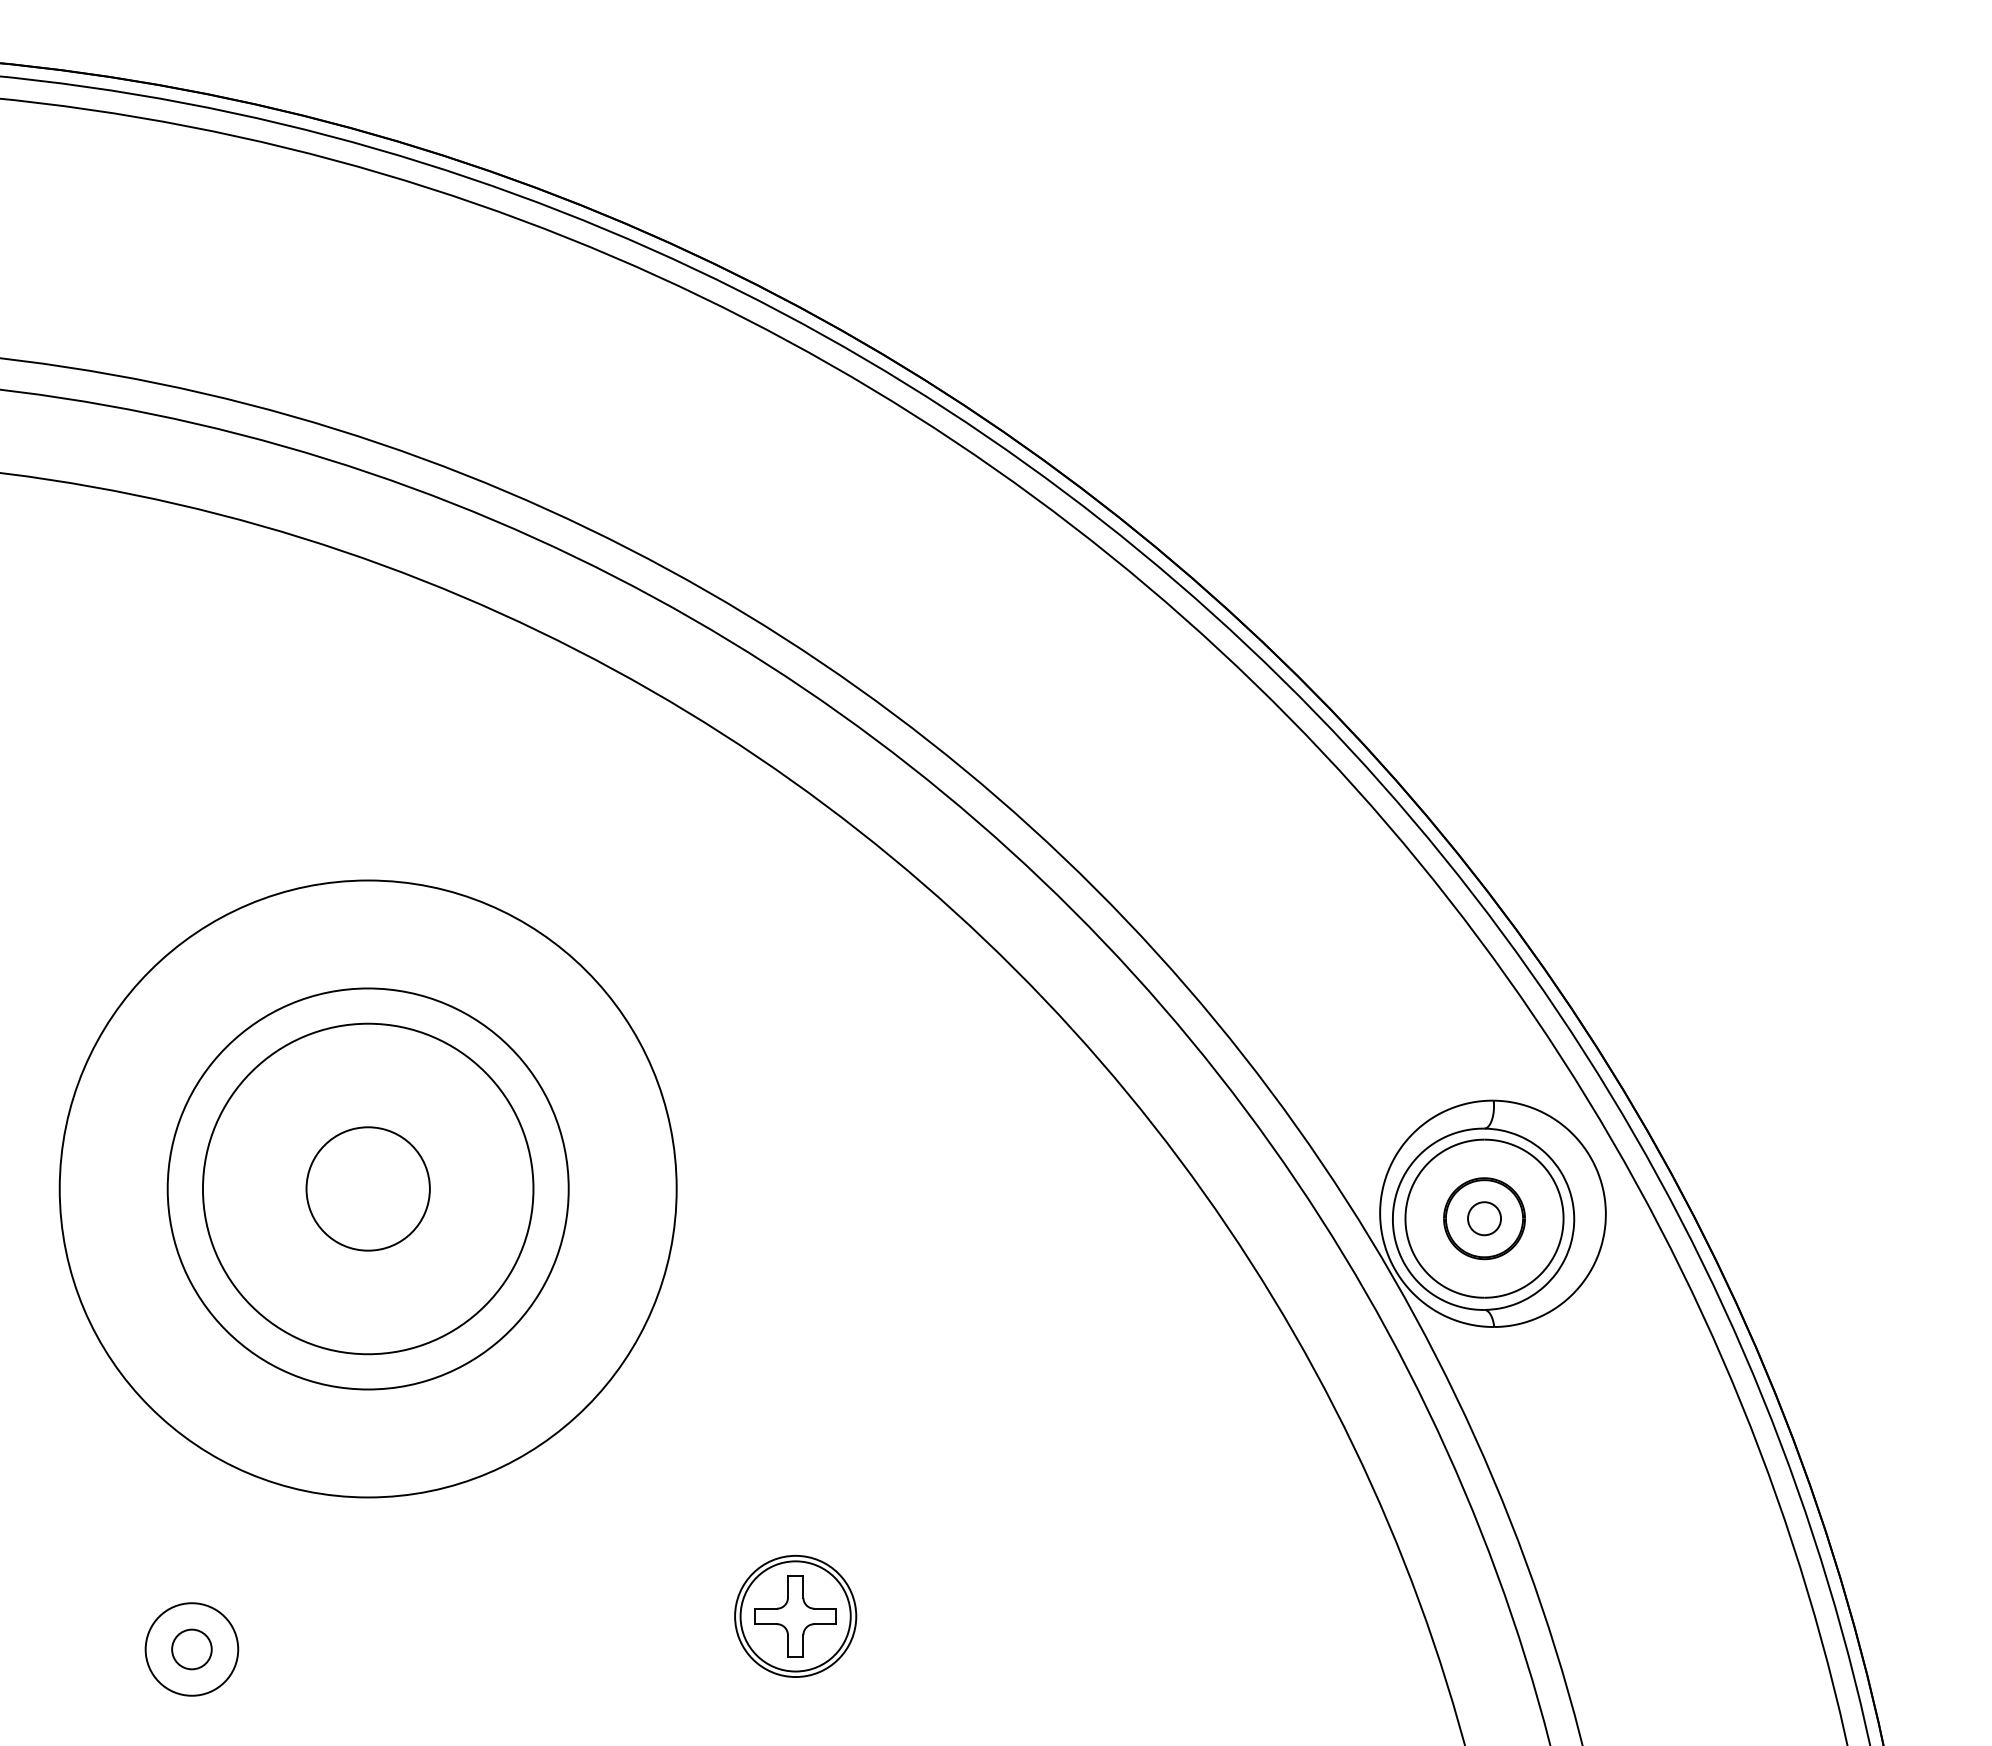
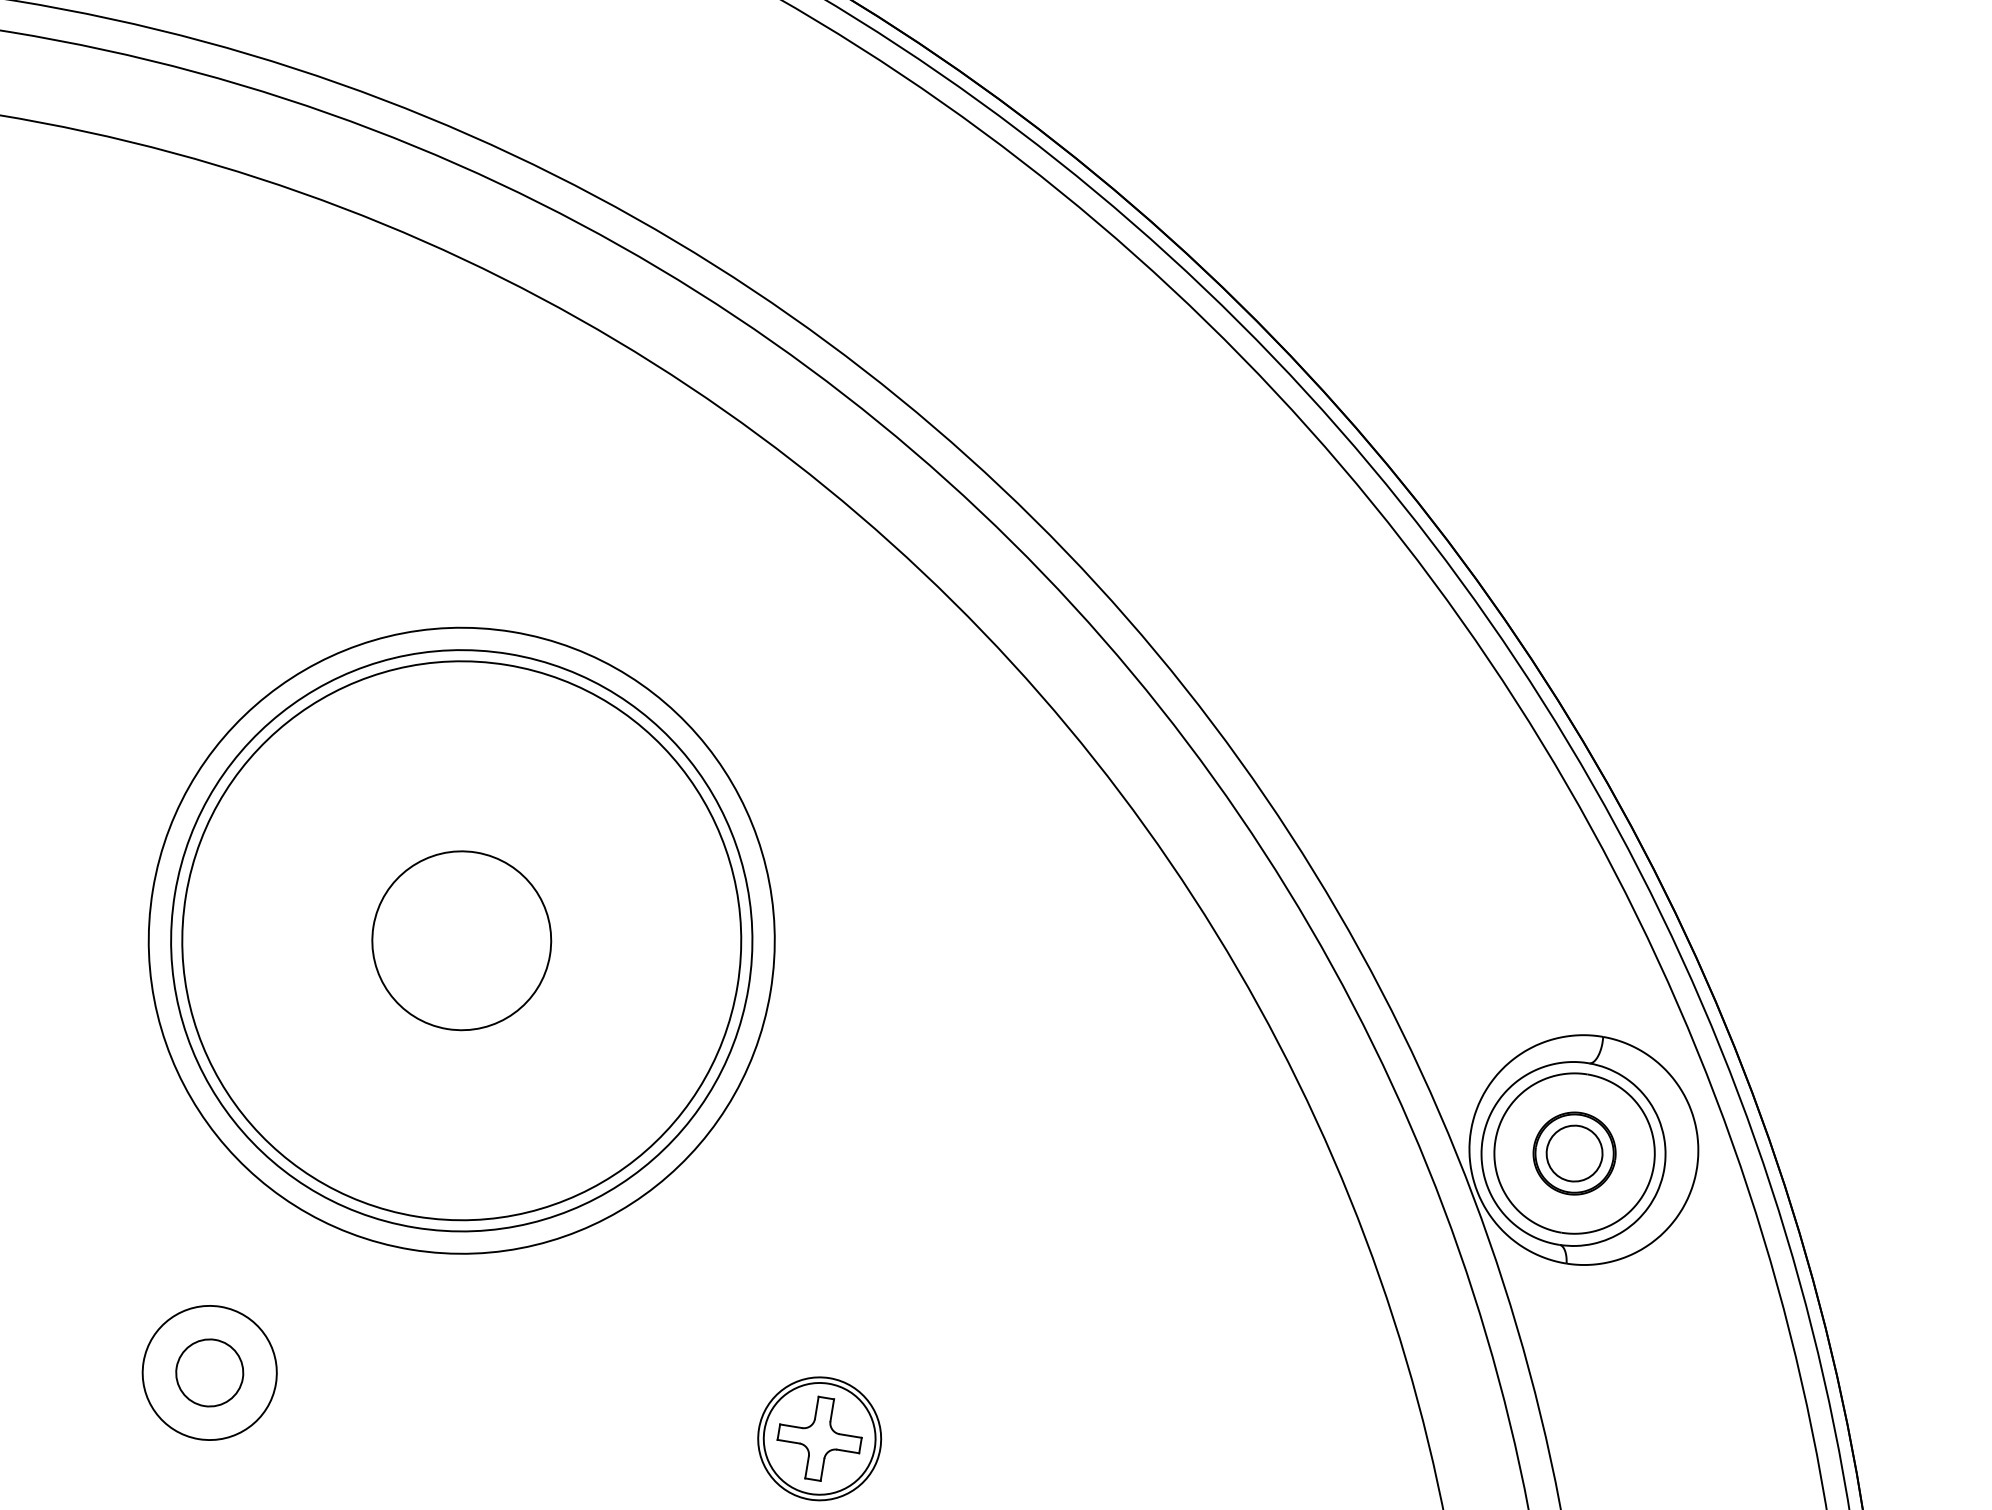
circle: (367, 1188) -> (461, 940), size x1.43
circle: (367, 1188) -> (461, 940), size x1.67
circle: (368, 1188) -> (462, 940), size x1.43
circle: (1484, 1218) -> (1574, 1153), size x1.67
circle: (191, 1649) -> (209, 1372), size x1.43
circle: (191, 1649) -> (209, 1372), size x1.67

